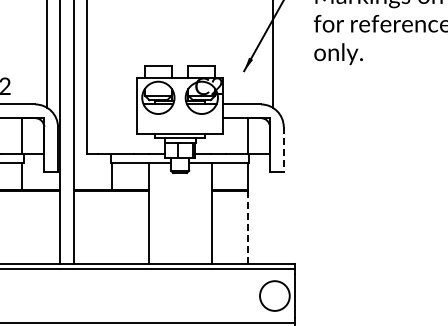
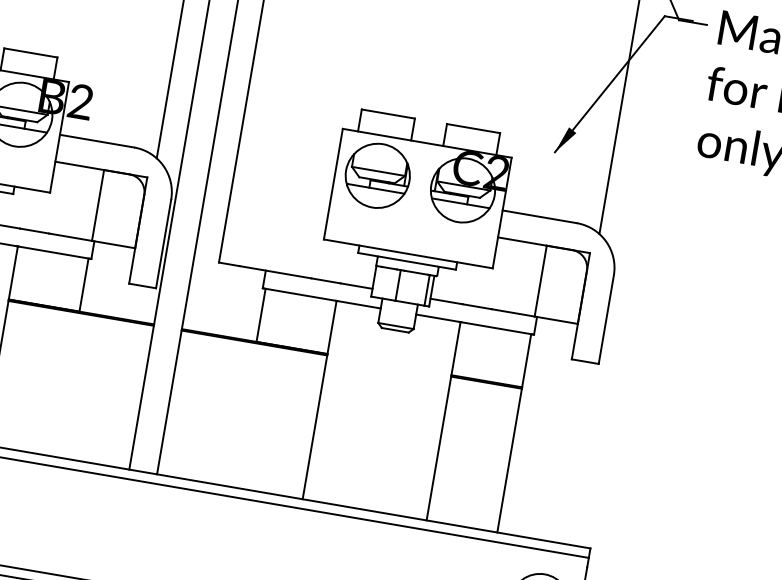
line: (283, 149) -> (605, 319), dashed -> solid
line: (247, 227) -> (509, 459), dashed -> solid

